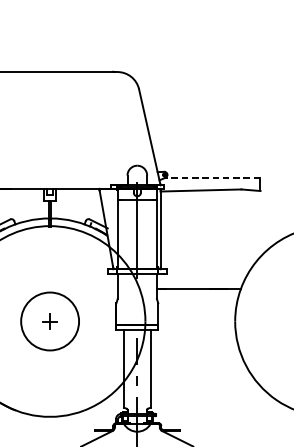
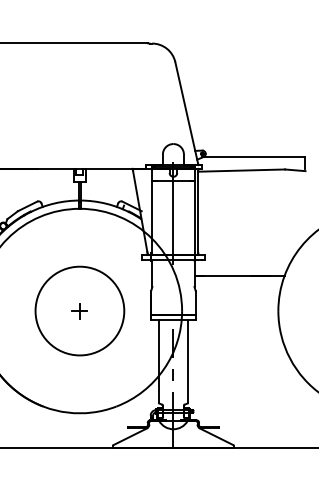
line: (212, 177) -> (253, 156), dashed -> solid
circle: (49, 320) -> (79, 310), size x1.43

